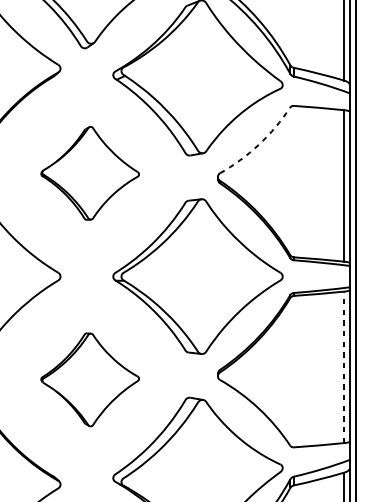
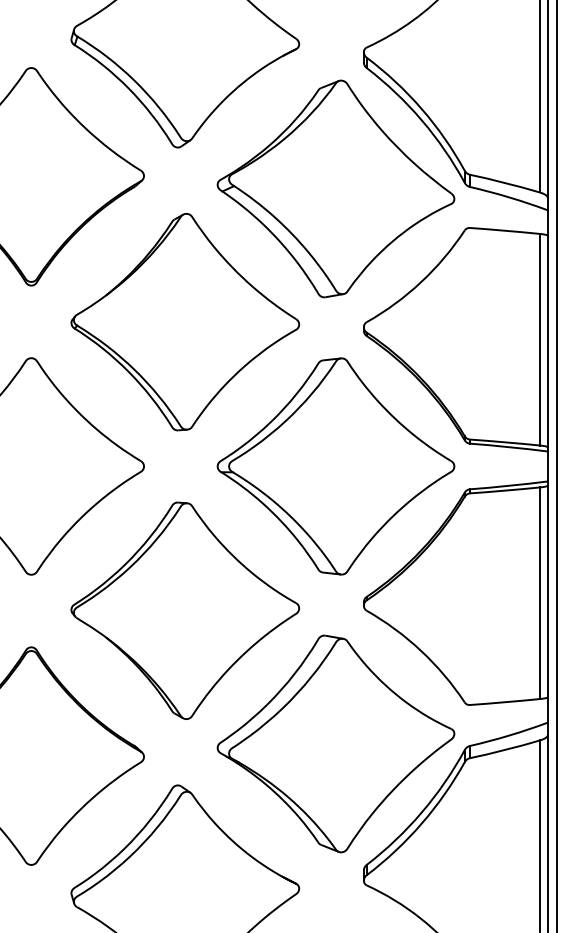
arc: (259, 144) -> (421, 282), dashed -> solid
part: (90, 173) -> (185, 322), size x1.67
line: (343, 367) -> (539, 593), dashed -> solid
part: (90, 379) -> (185, 610), size x1.67

